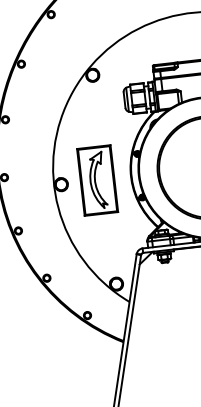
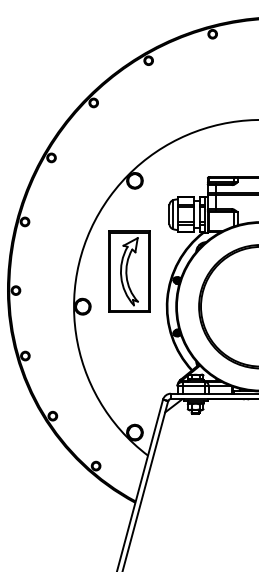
part: (97, 180) -> (129, 271), moved

